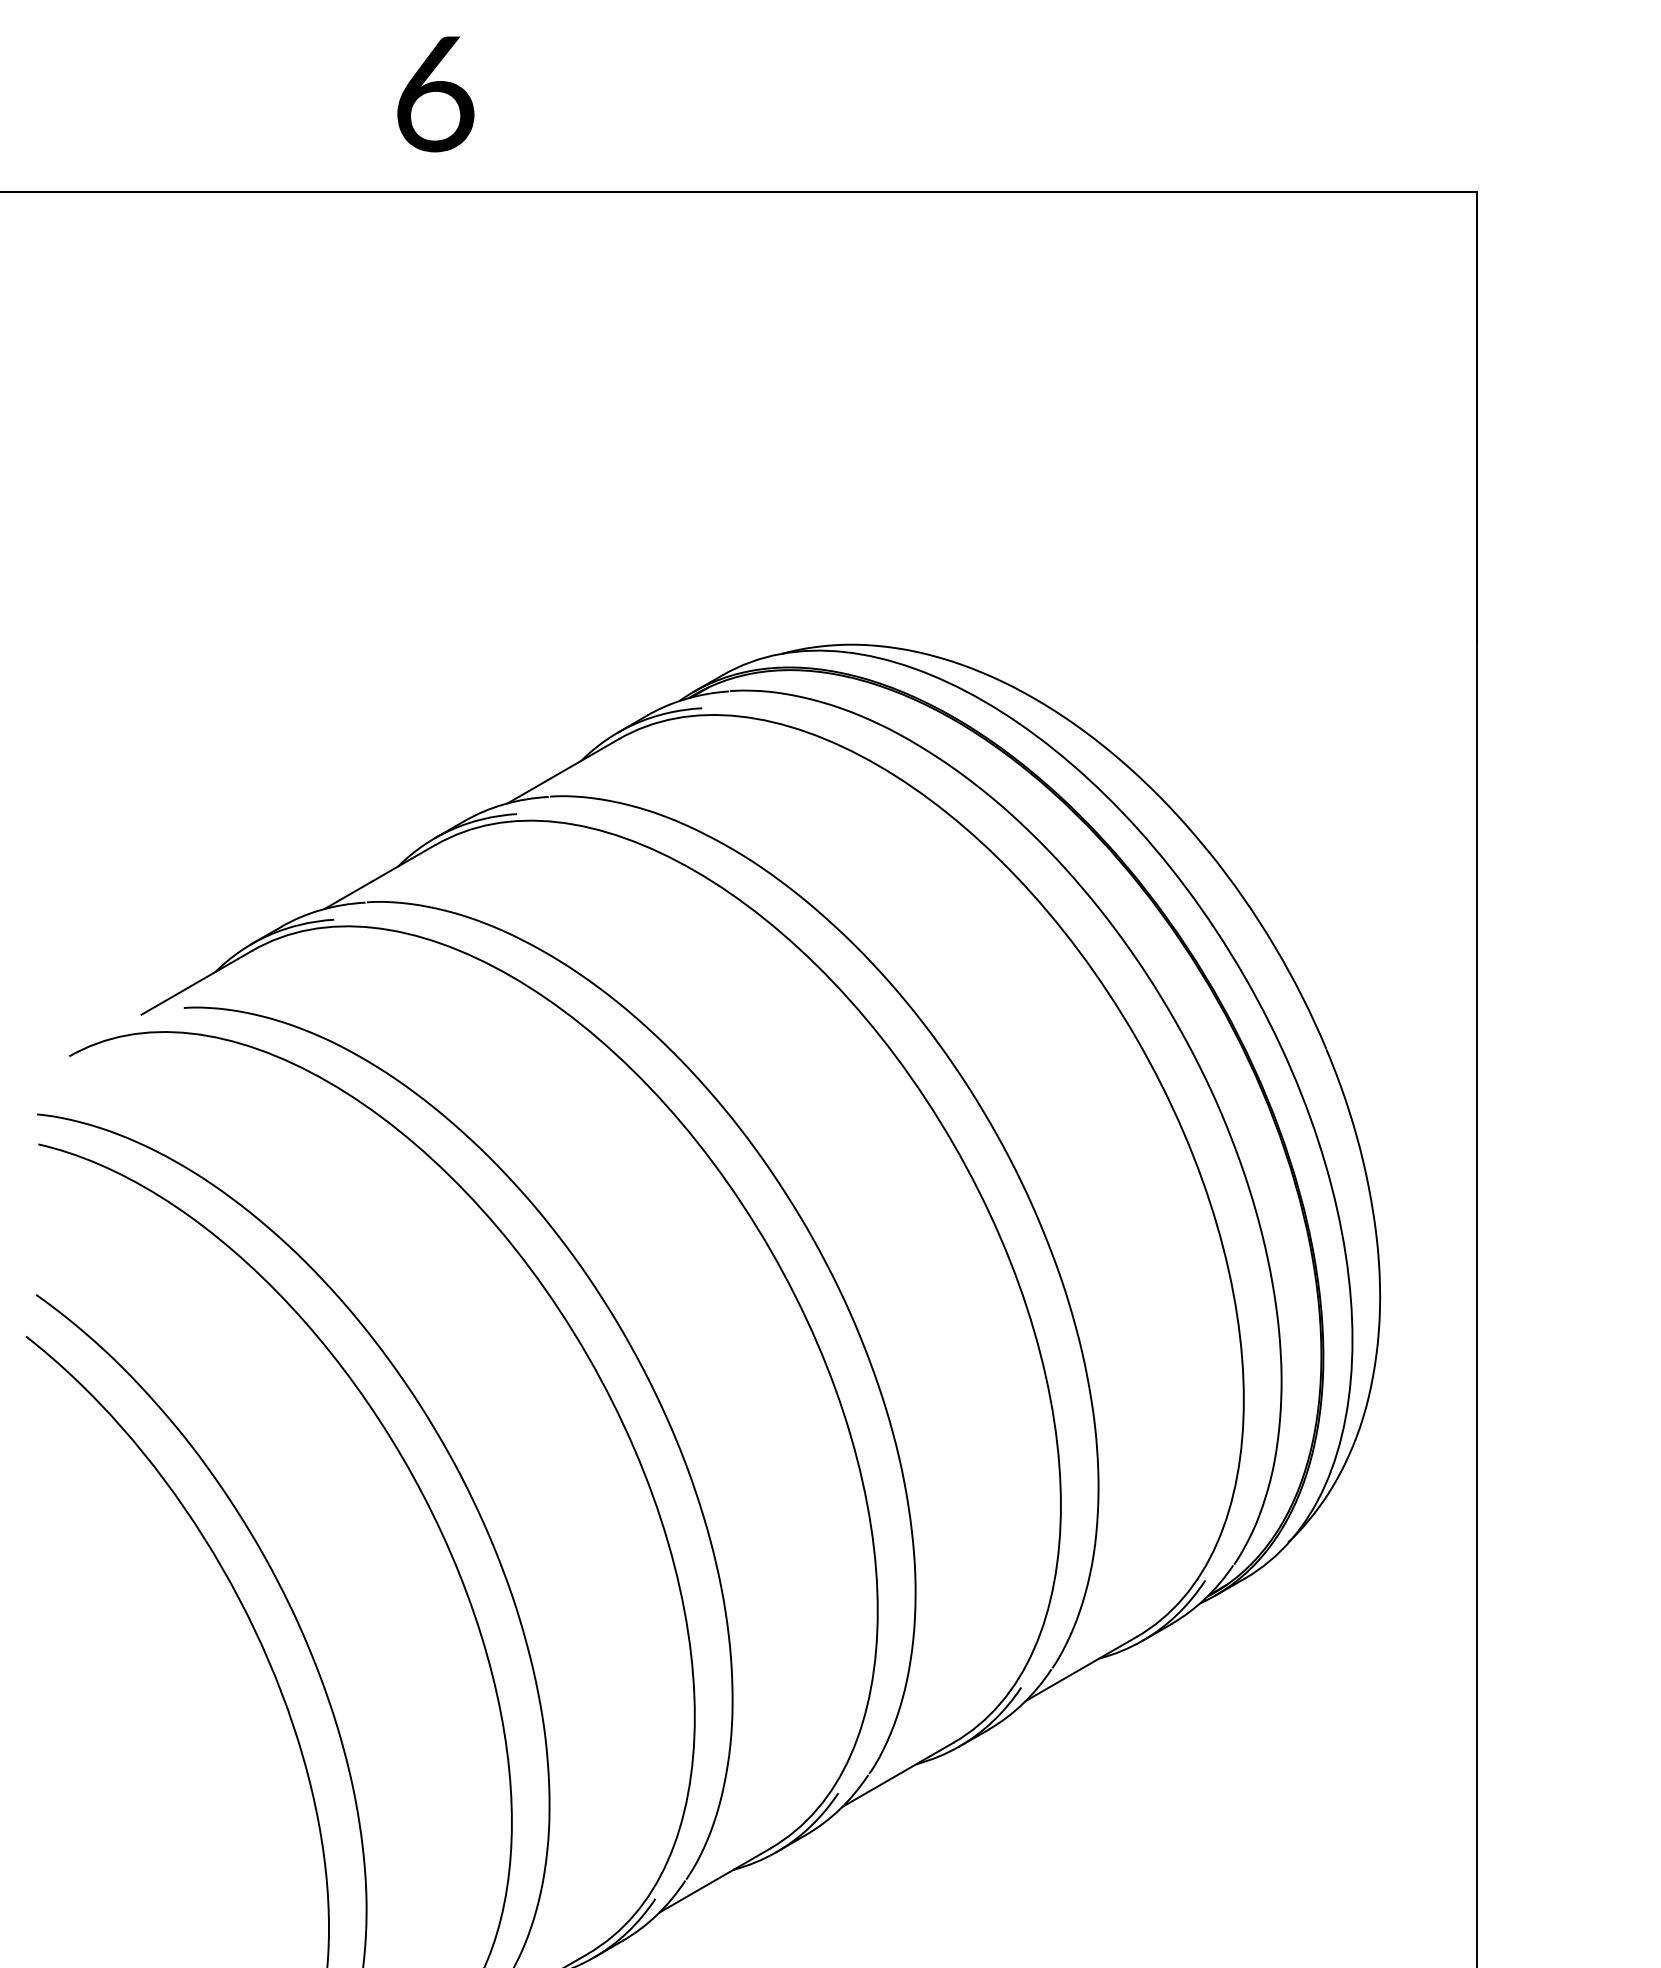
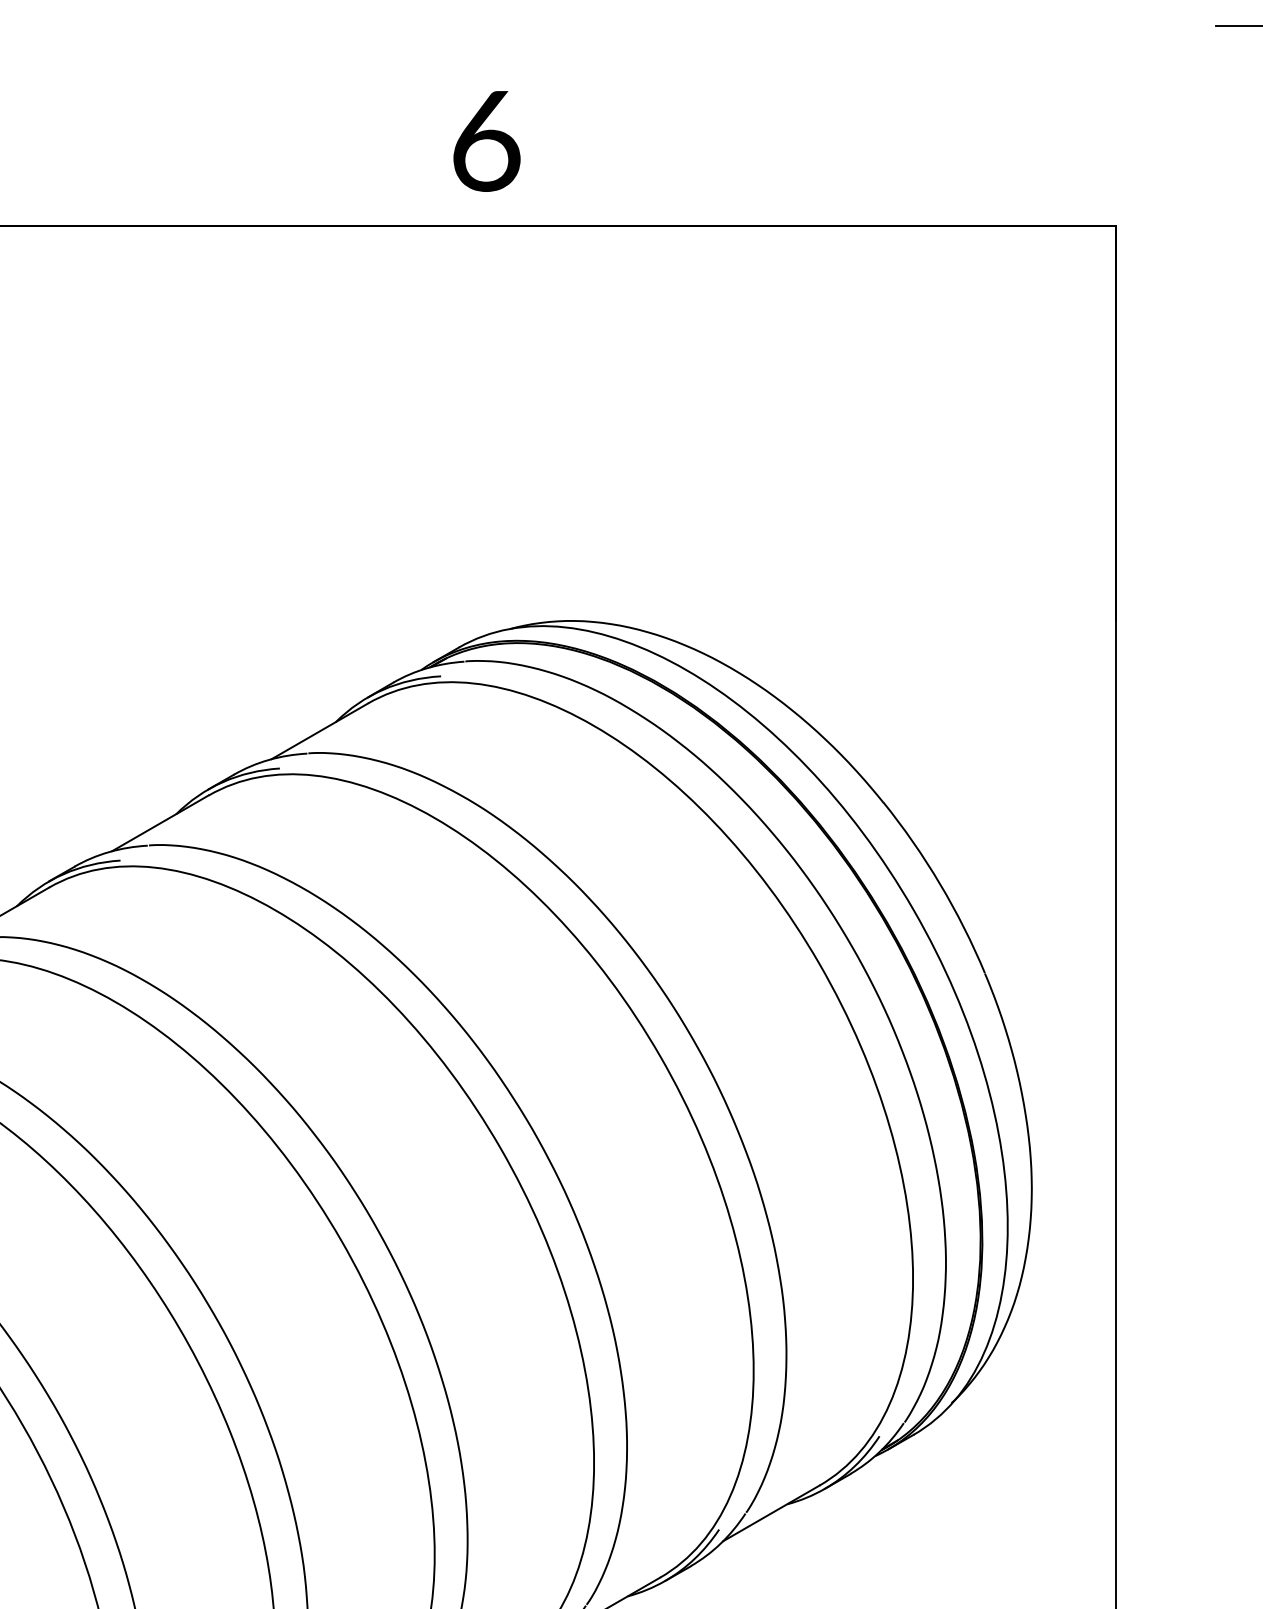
text: (435, 94) -> (486, 141), moved

